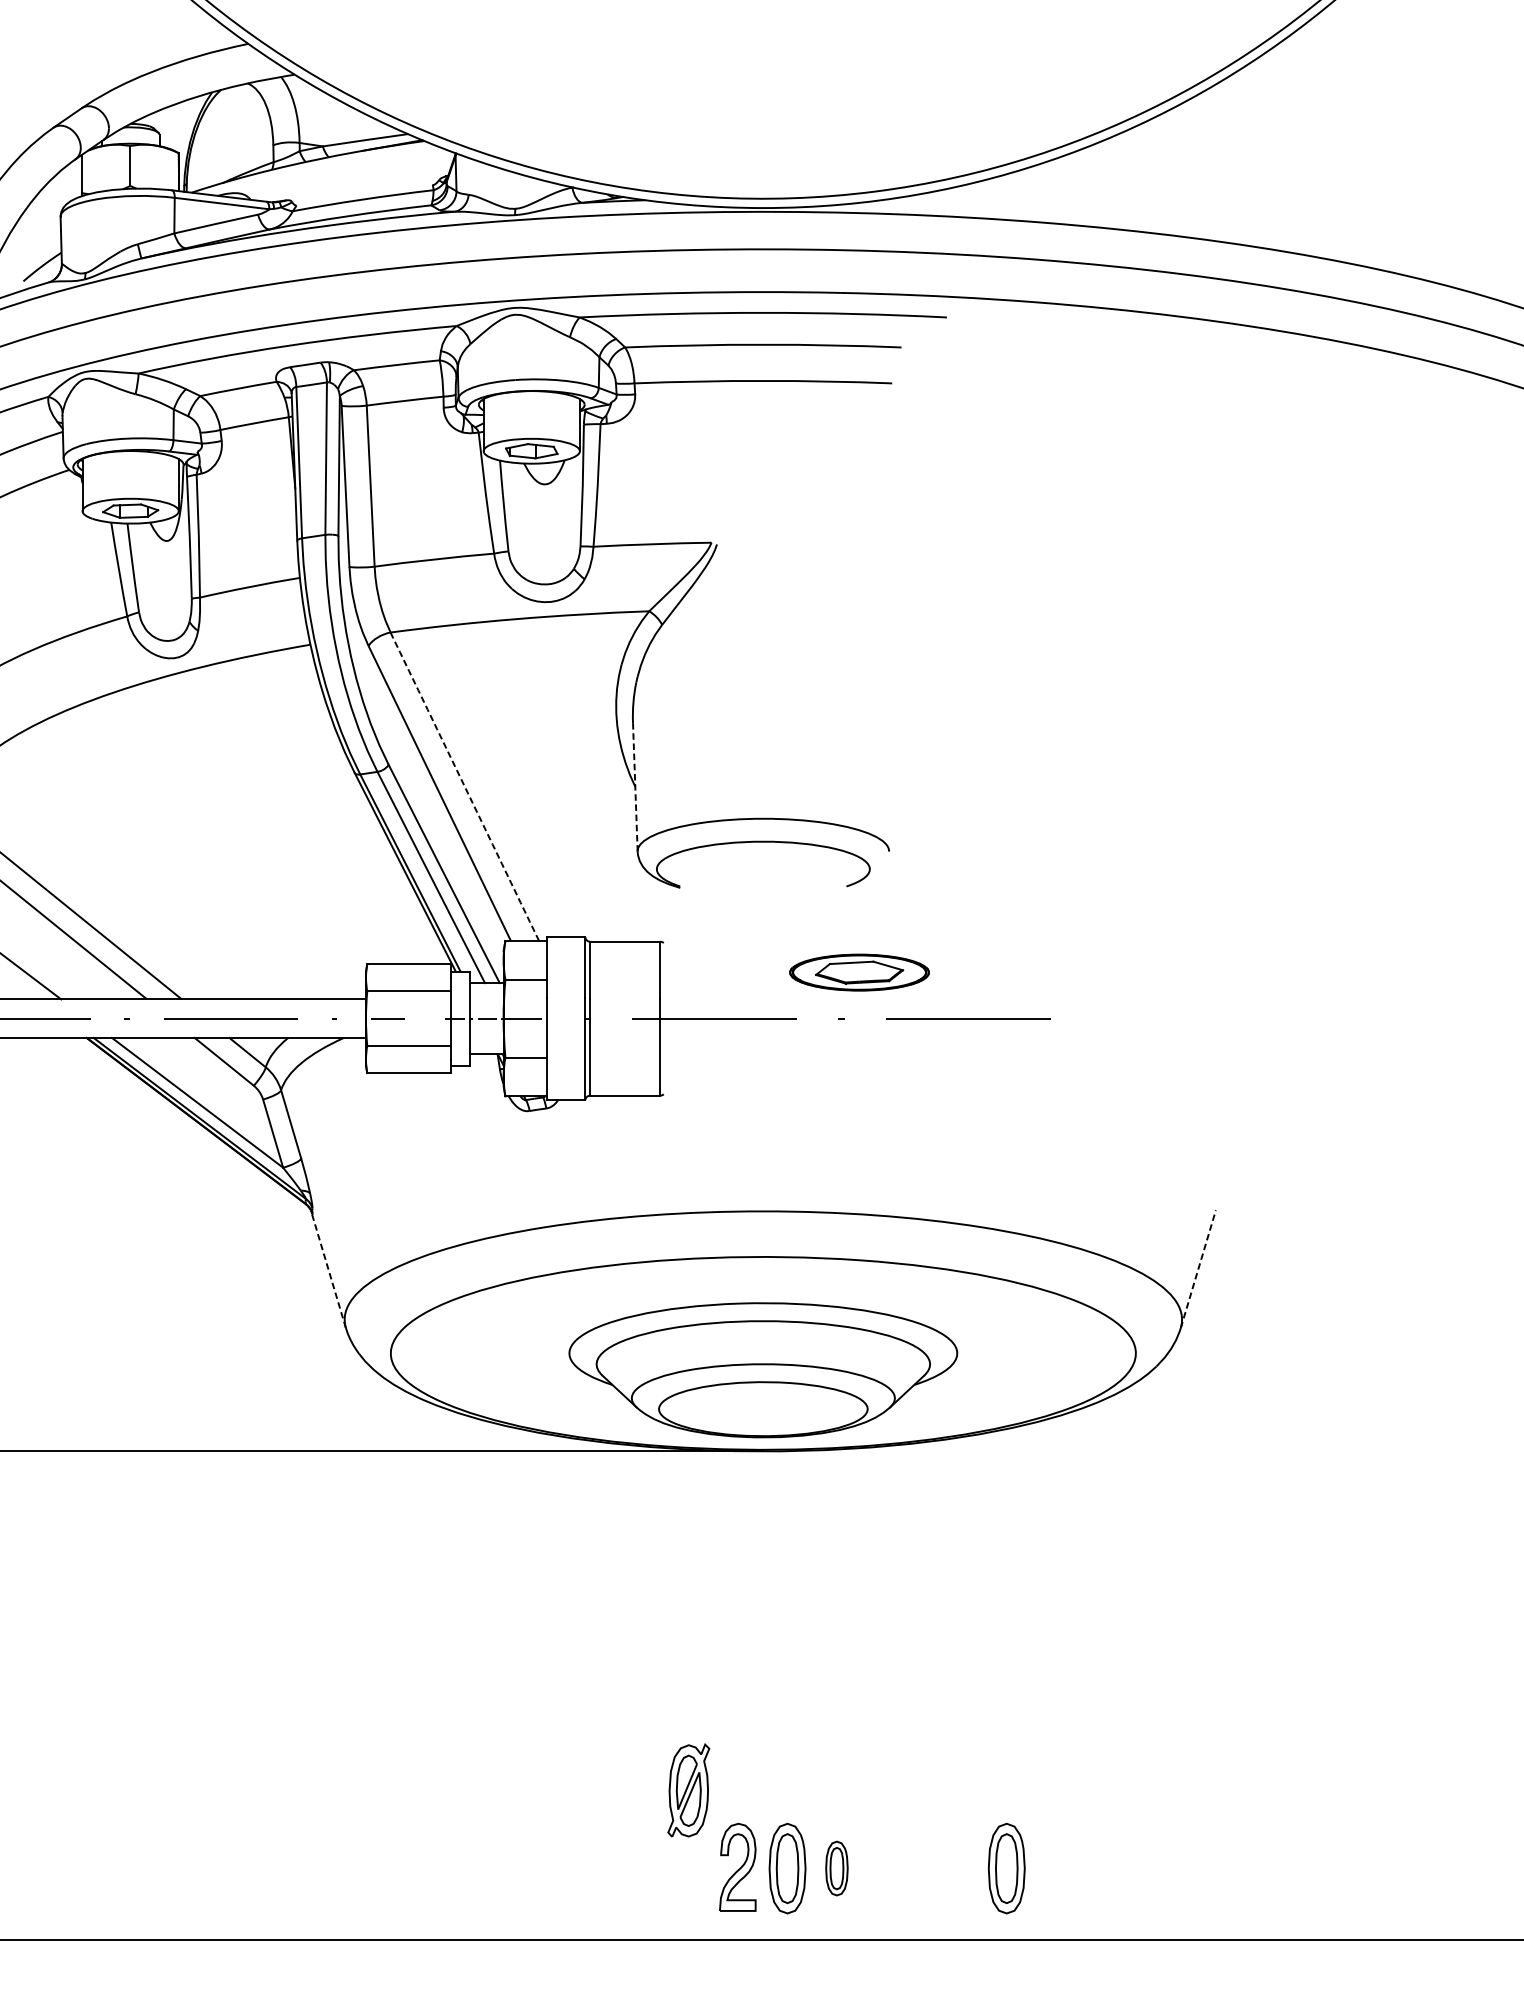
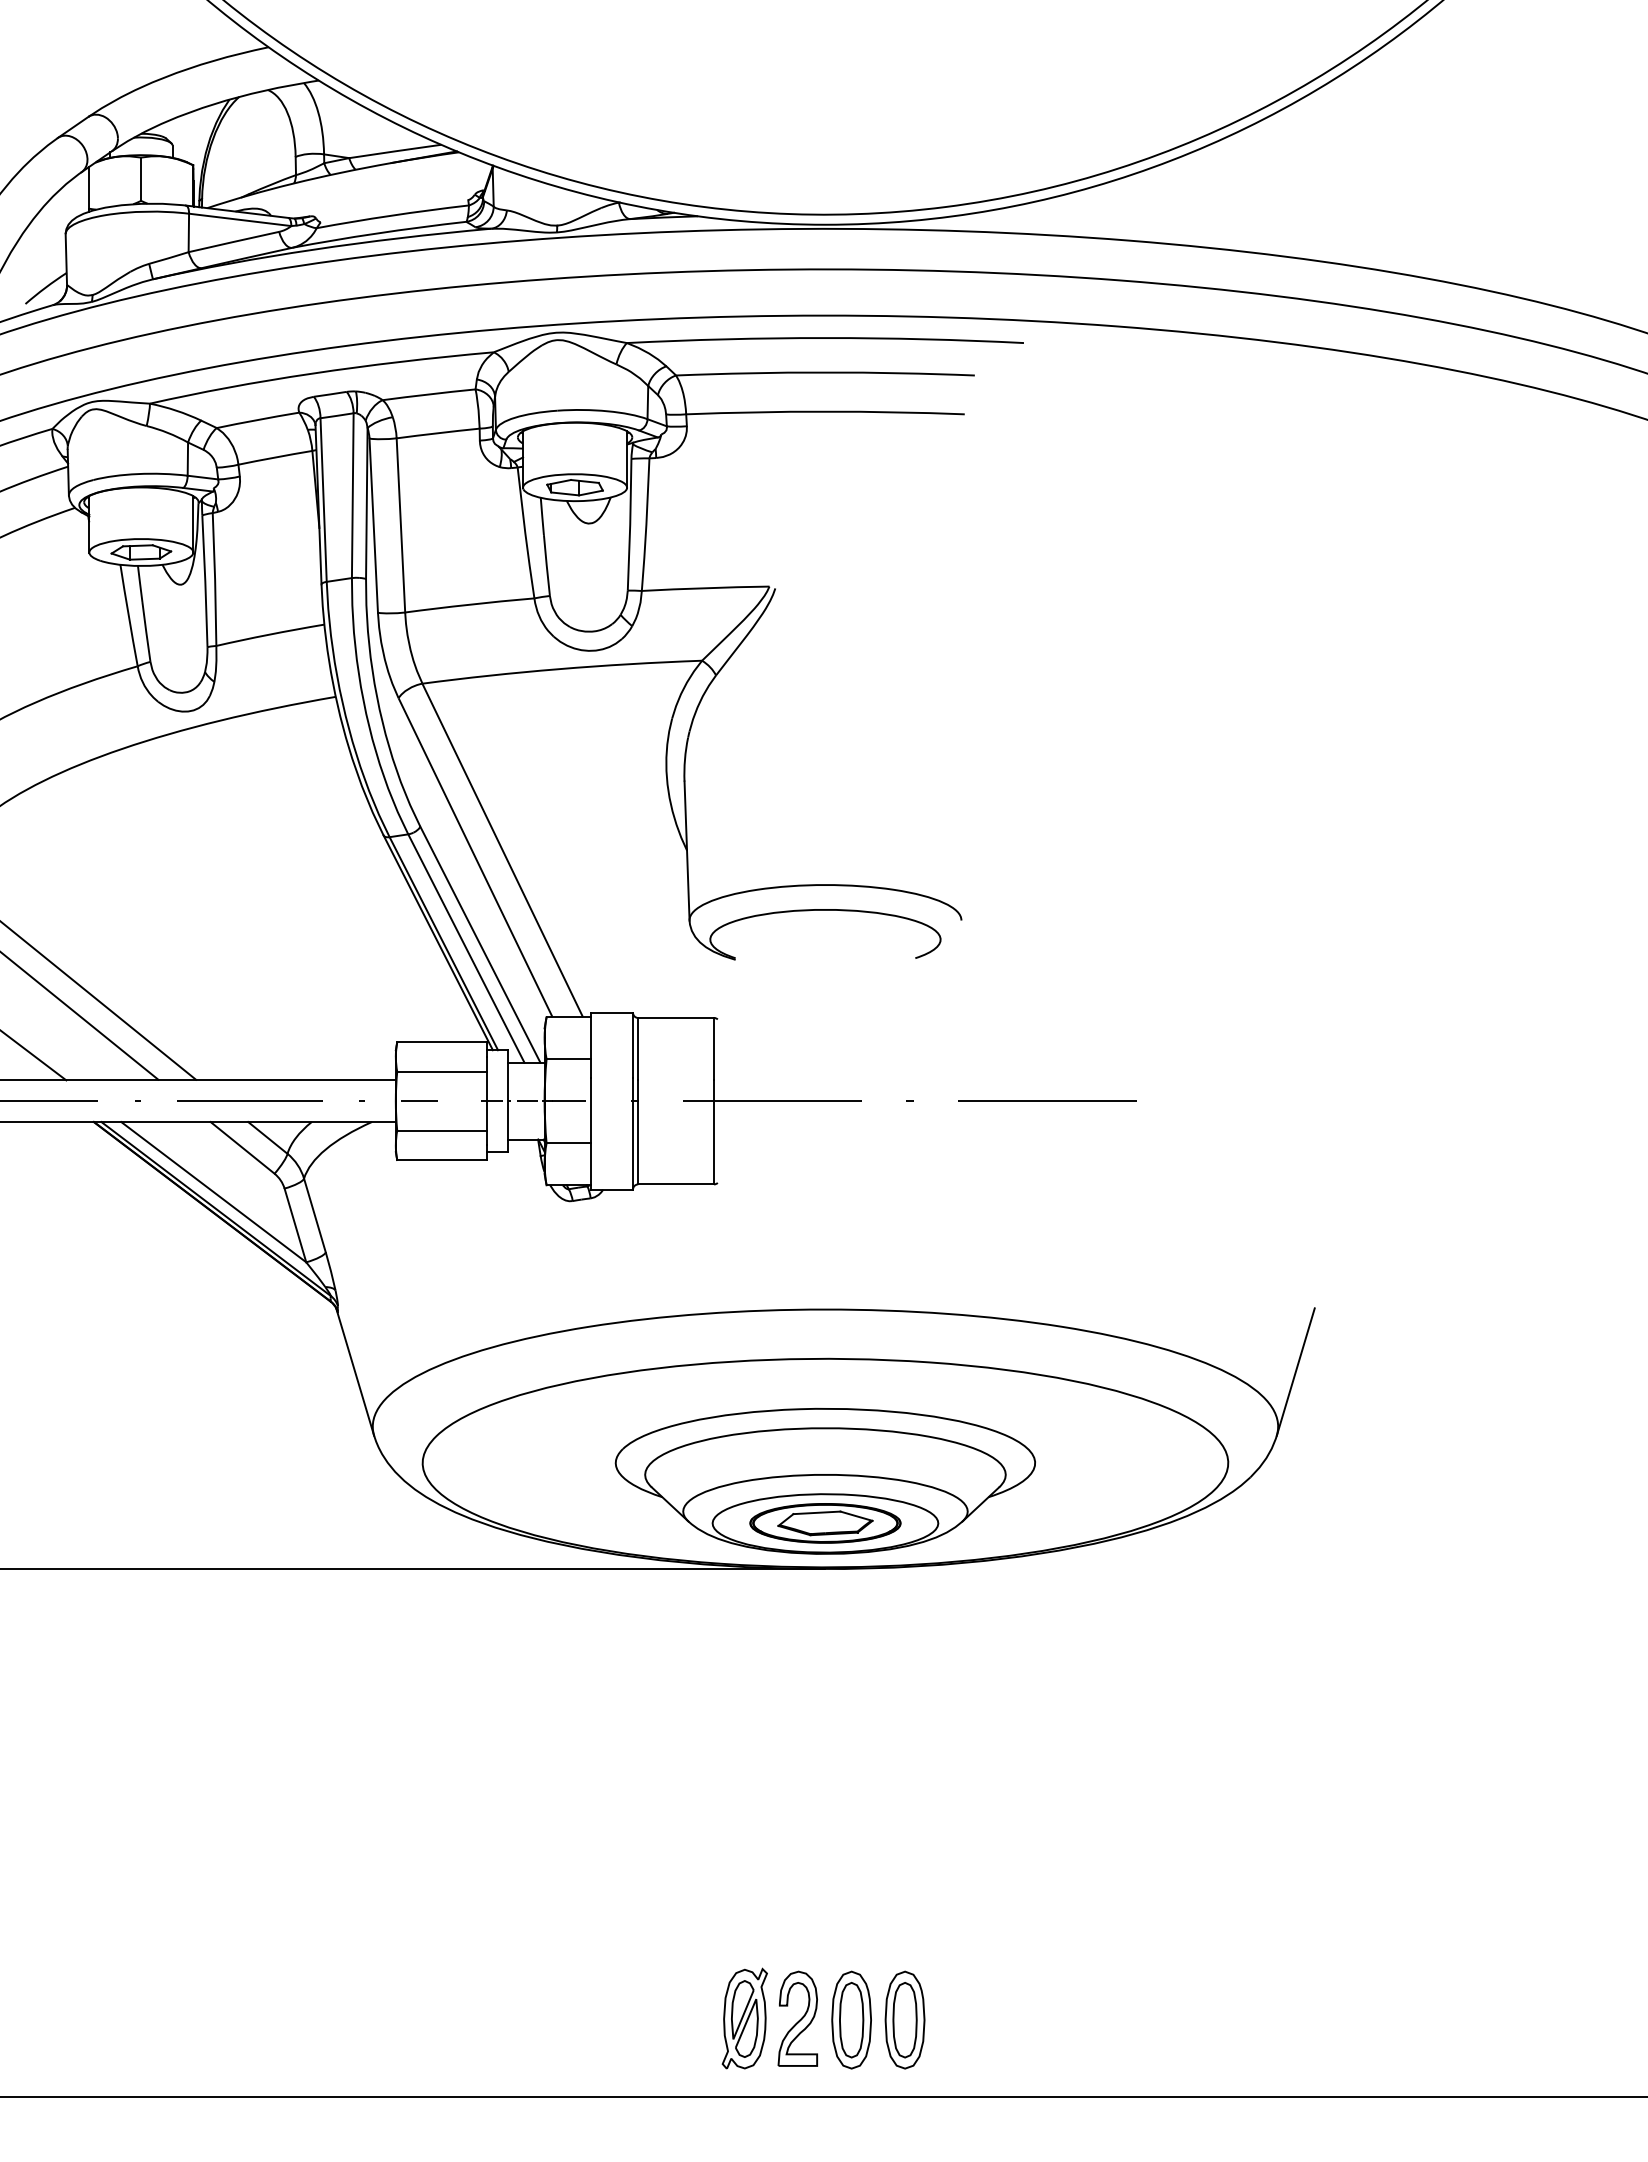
arc: (464, 786) -> (502, 850), dashed -> solid
line: (635, 787) -> (687, 851), dashed -> solid
part: (859, 972) -> (825, 1523), moved
line: (328, 1268) -> (355, 1371), dashed -> solid
line: (1198, 1268) -> (1295, 1371), dashed -> solid
part: (688, 1790) -> (744, 2018), moved
part: (836, 1868) -> (904, 2019), size x1.67
part: (1006, 1868) -> (1088, 2019), removed

